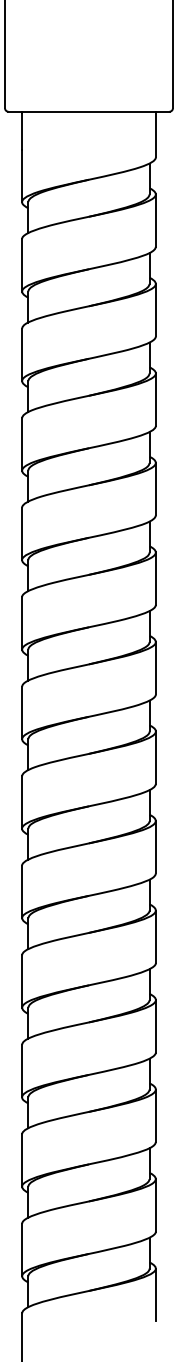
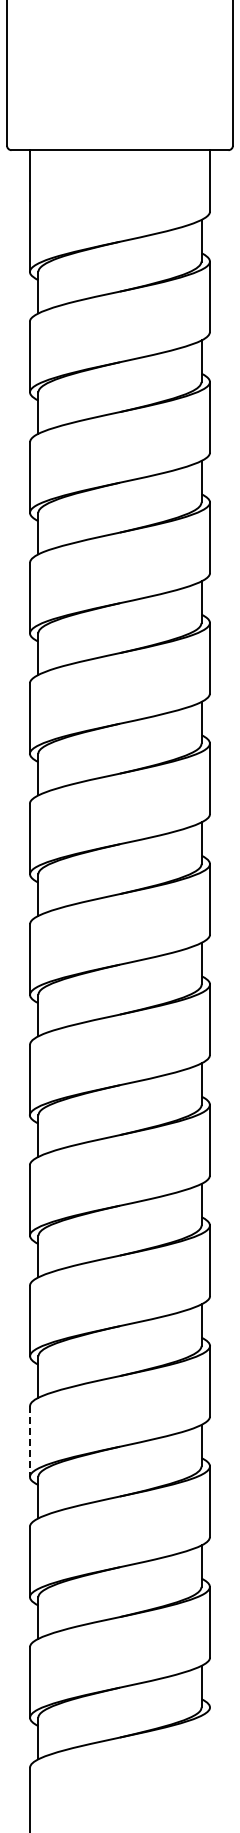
line: (21, 1071) -> (29, 1442), solid -> dashed
line: (156, 1294) -> (210, 1742), removed

